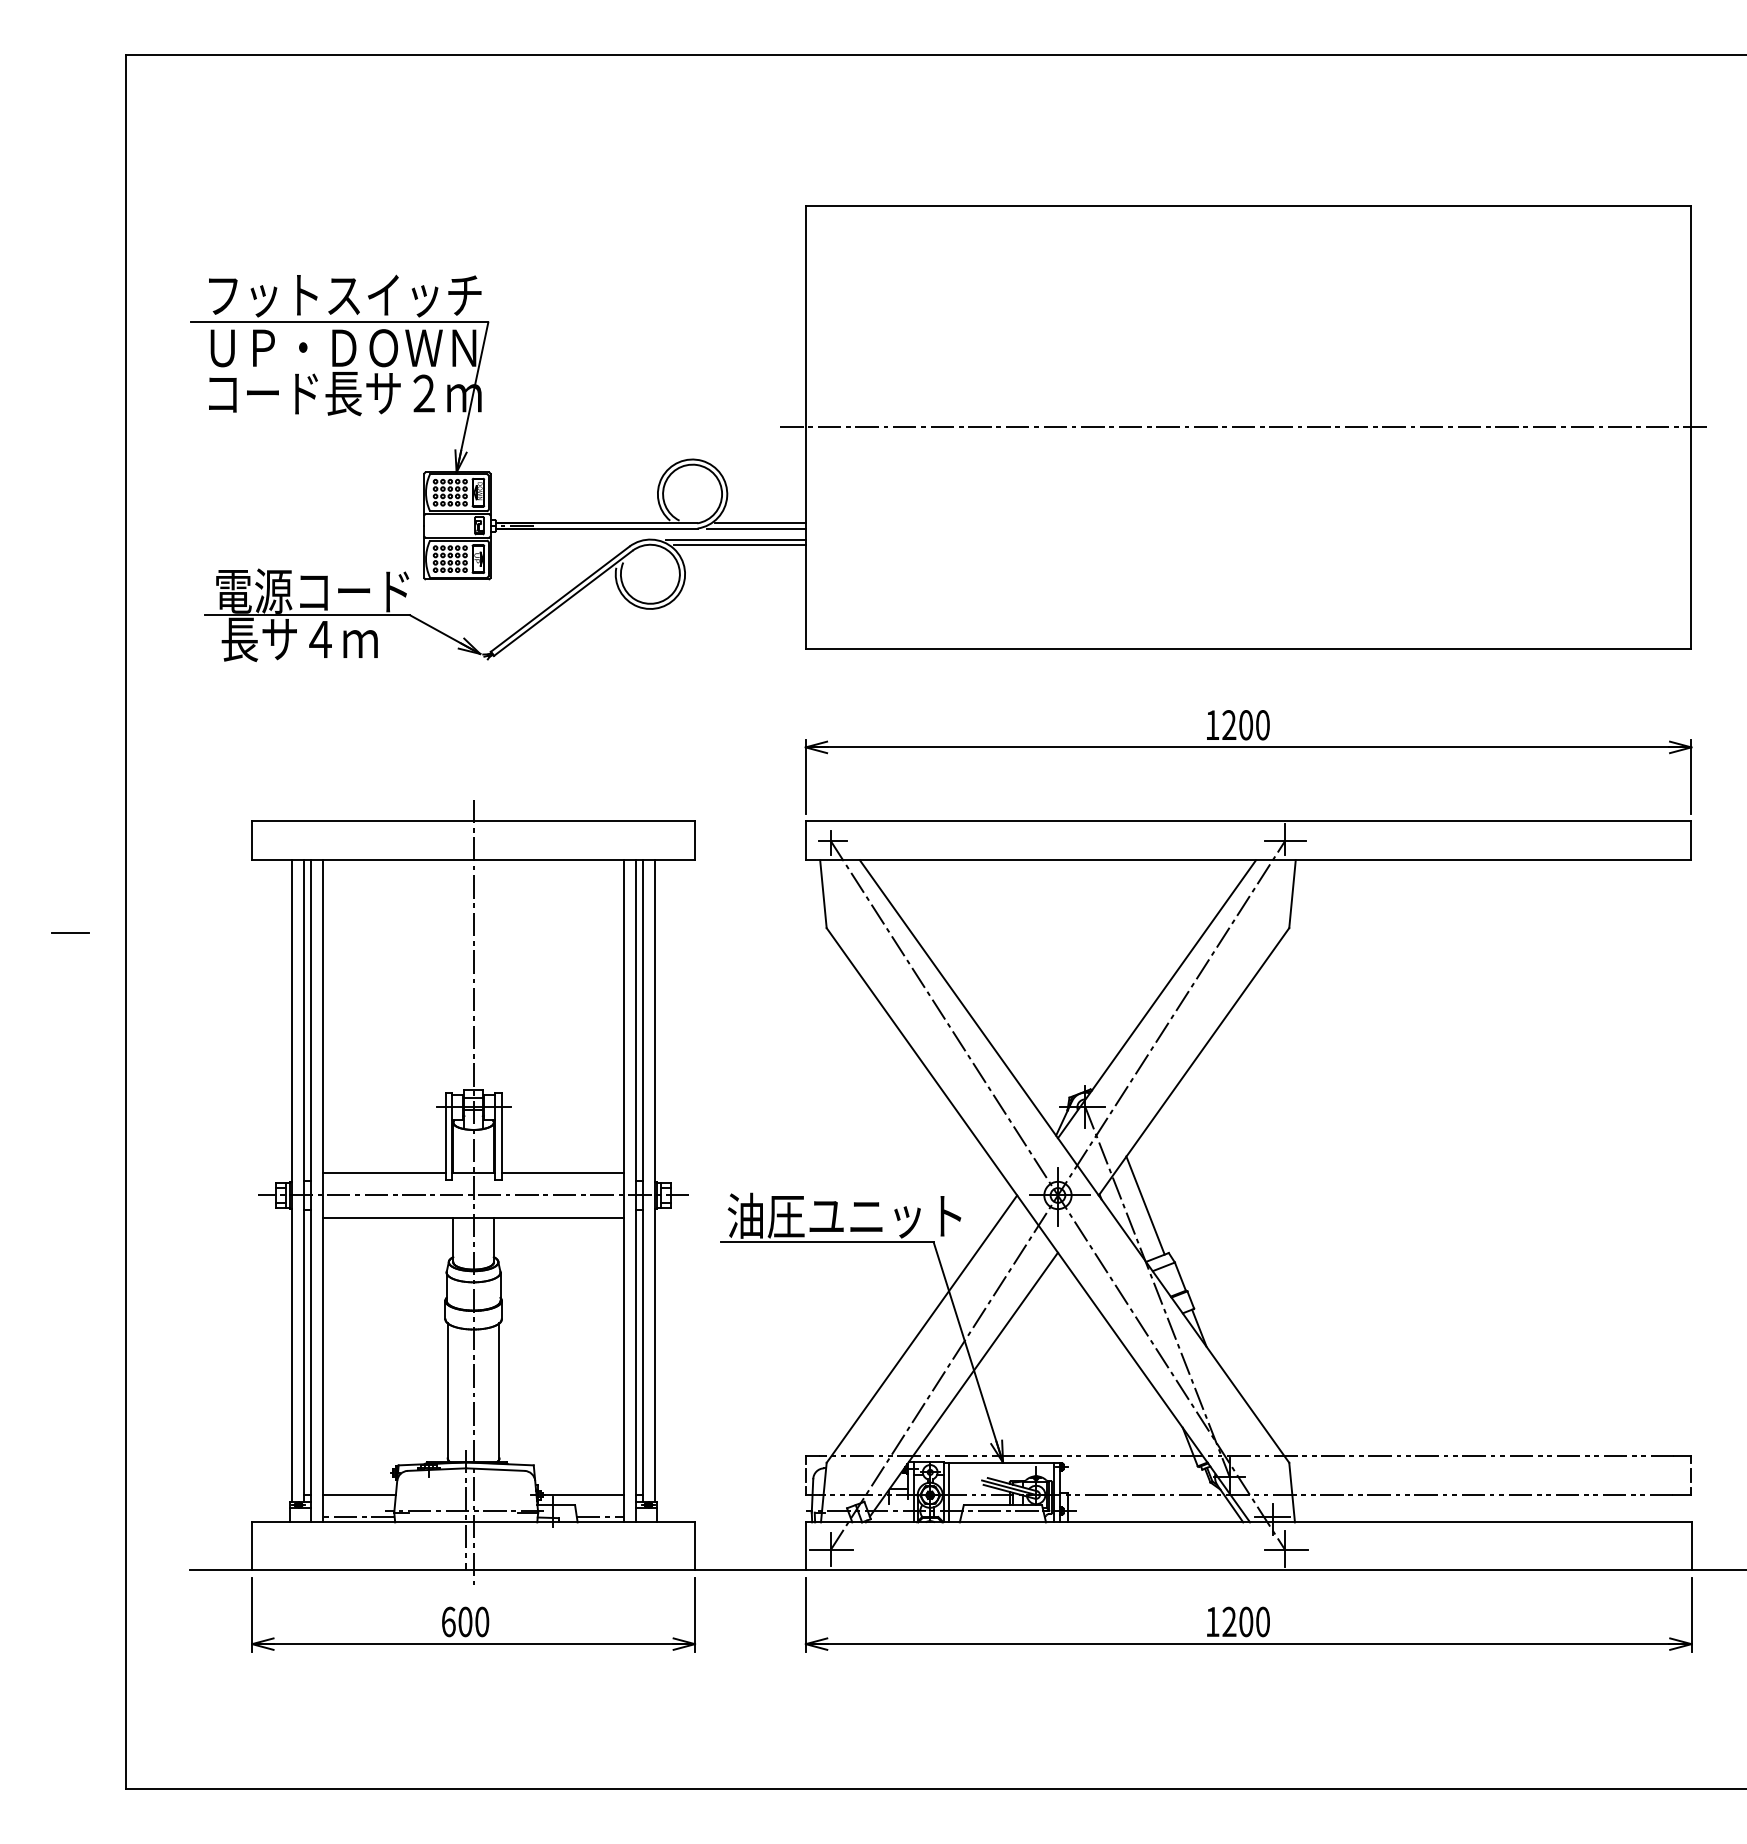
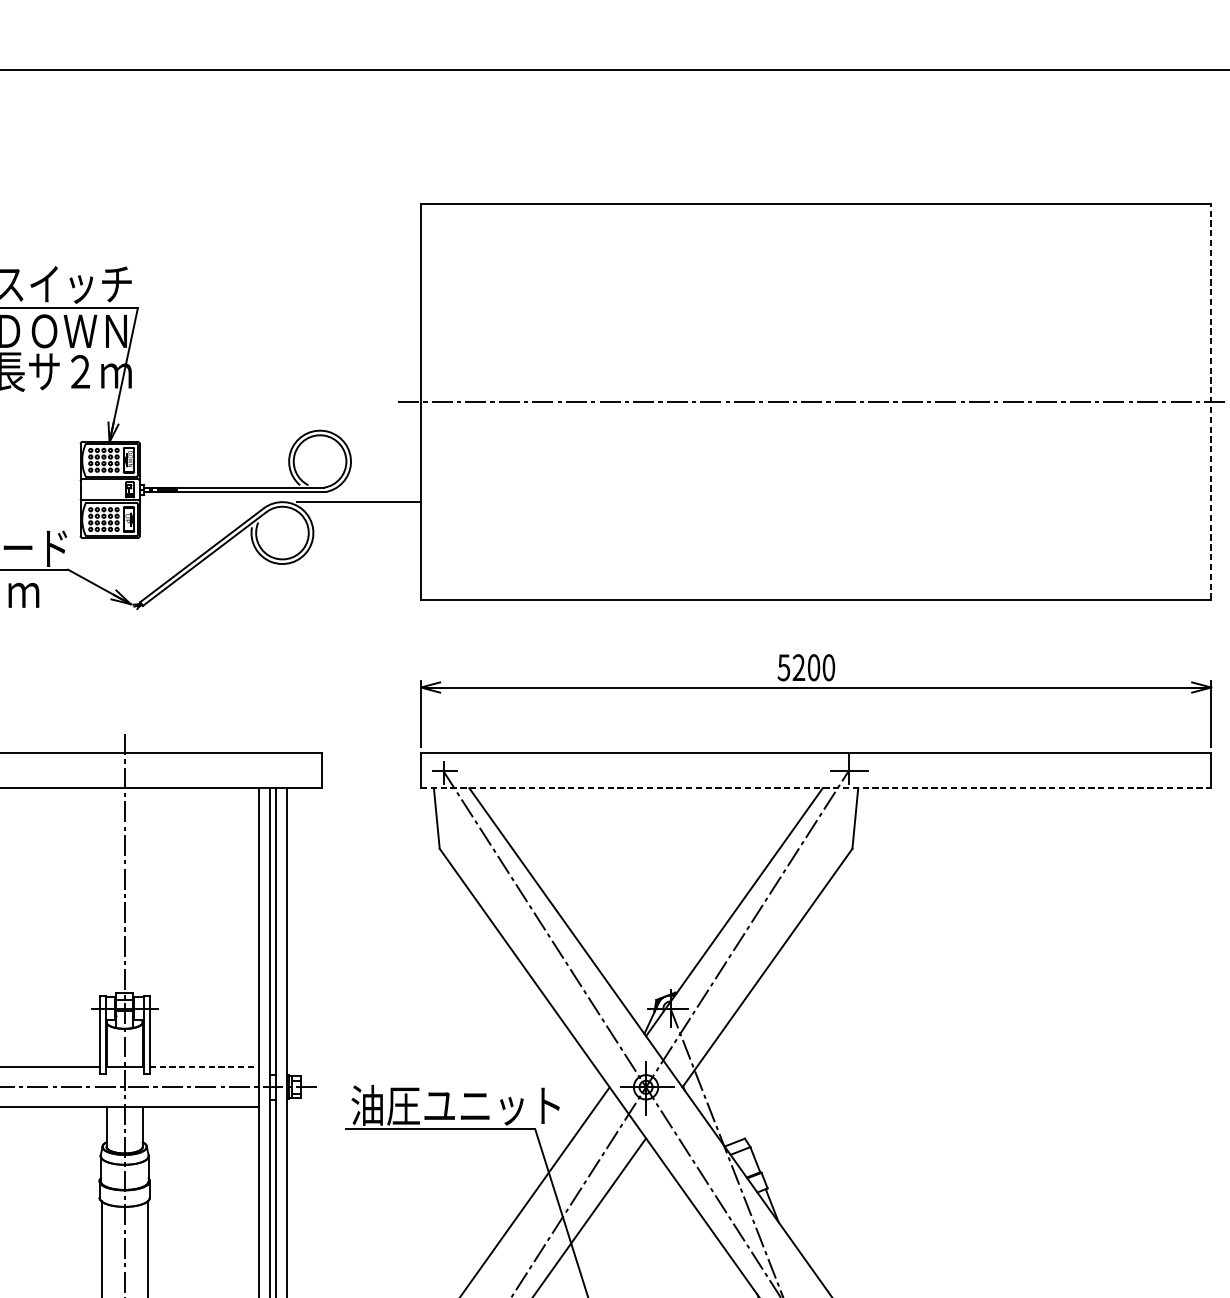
line: (1691, 426) -> (1211, 401), solid -> dashed
line: (759, 523) -> (379, 487), removed
line: (755, 528) -> (376, 492), removed
line: (739, 544) -> (361, 506), removed
text: (1212, 725) -> (783, 667), 1200 -> 5200
line: (1248, 860) -> (816, 788), solid -> dashed
line: (563, 1173) -> (204, 1067), solid -> dashed
line: (1145, 1205) -> (724, 1096), removed

